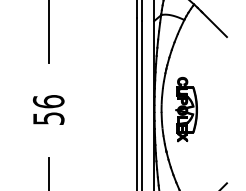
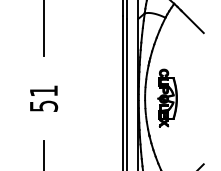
text: (48, 101) -> (43, 90), 56 -> 51

